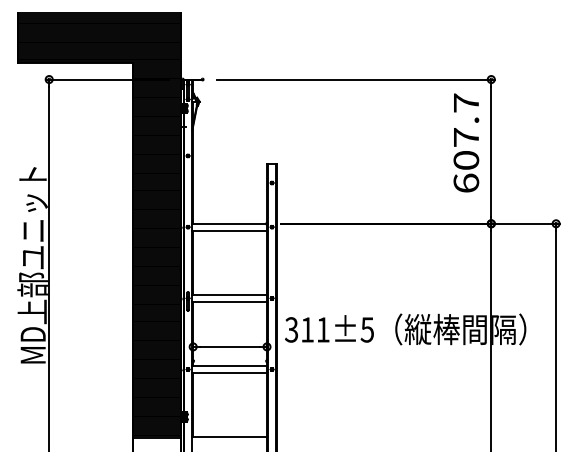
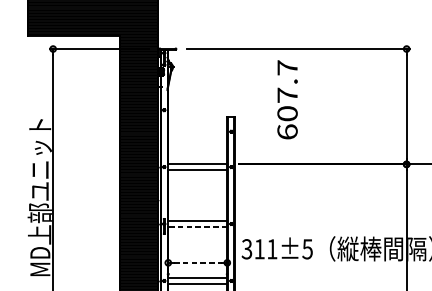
text: (466, 142) -> (287, 99), moved
line: (229, 301) -> (197, 226), solid -> dashed
line: (230, 346) -> (198, 262), solid -> dashed

